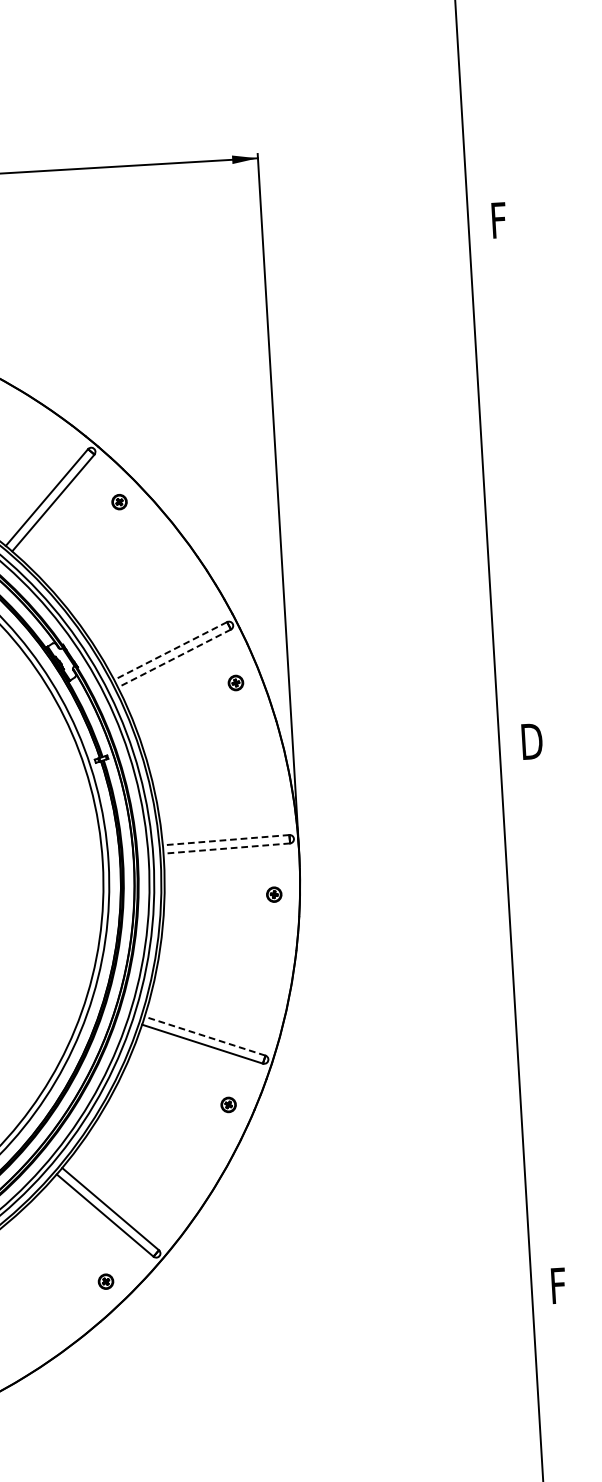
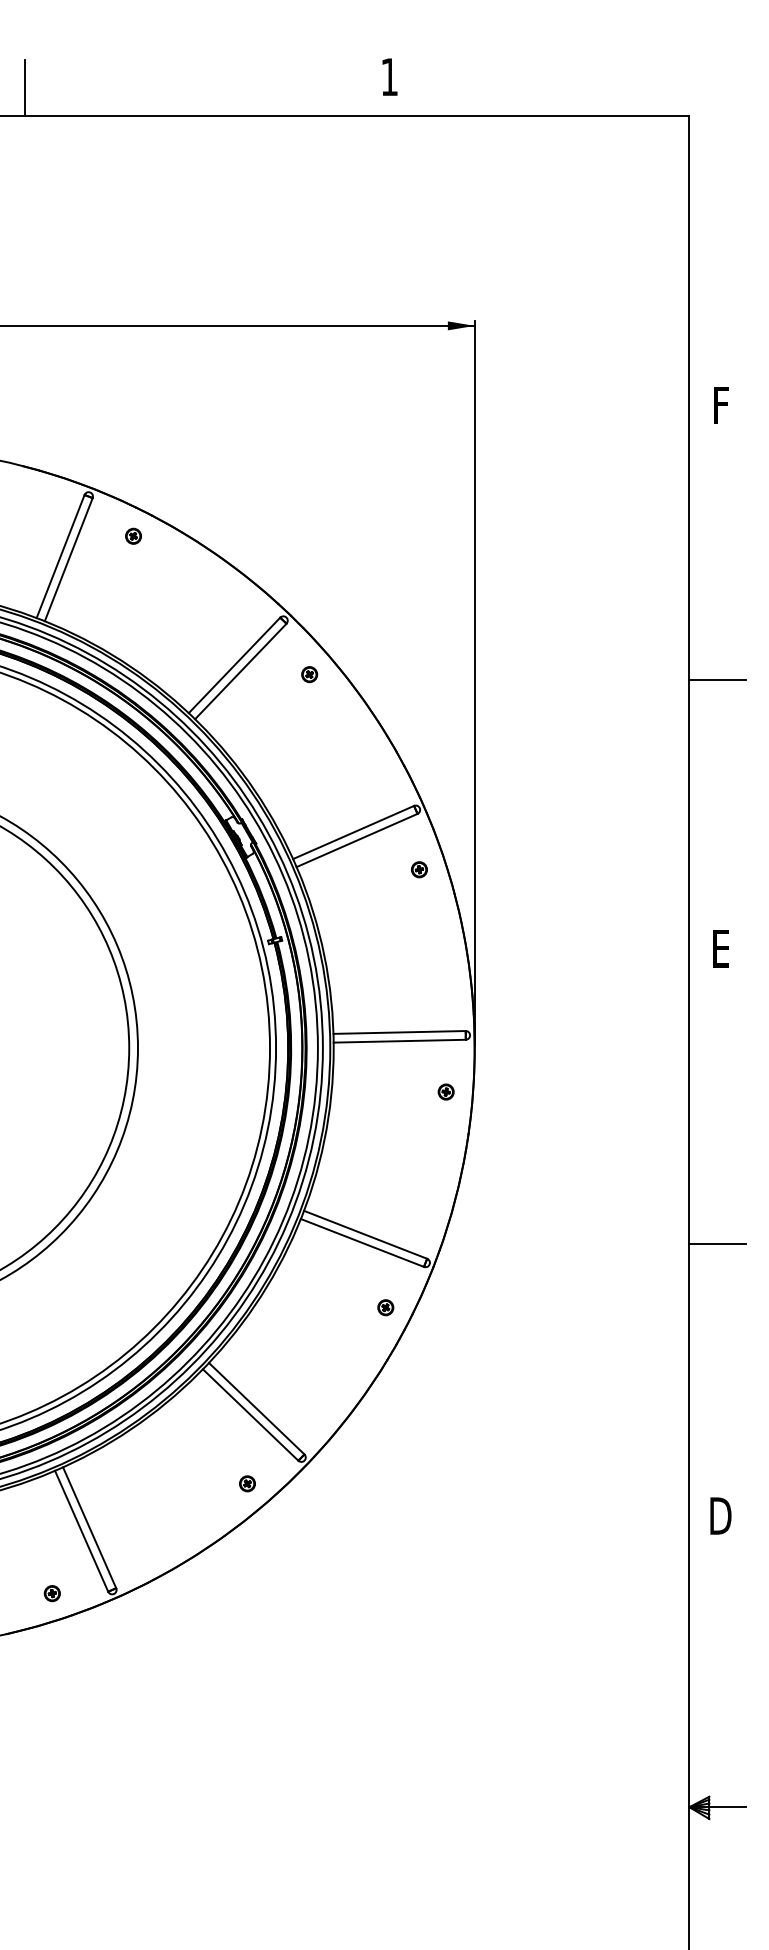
line: (510, 483) -> (717, 679), added
line: (170, 651) -> (353, 832), dashed -> solid
line: (173, 658) -> (356, 840), dashed -> solid
text: (532, 741) -> (723, 948), D -> E
line: (226, 840) -> (399, 1032), dashed -> solid
line: (226, 848) -> (399, 1041), dashed -> solid
line: (543, 1024) -> (717, 1243), added
line: (204, 1035) -> (365, 1234), dashed -> solid
text: (561, 1285) -> (720, 1515), F -> D

